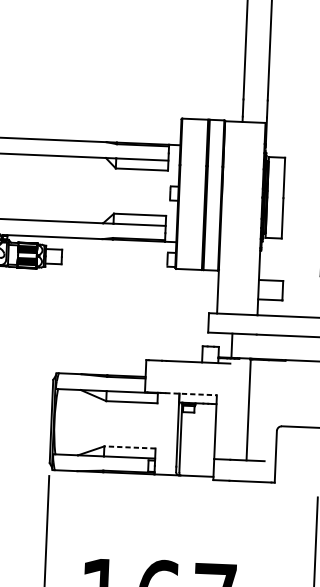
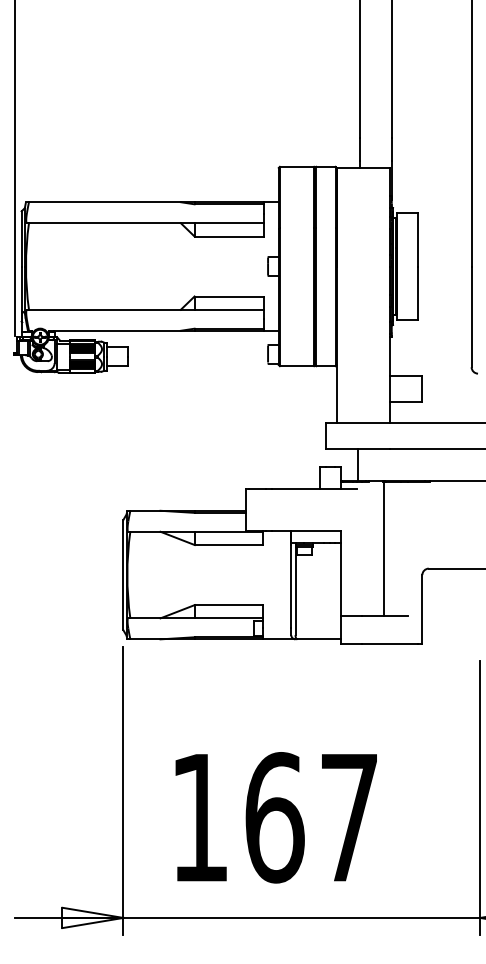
line: (191, 394) -> (307, 531), dashed -> solid
line: (129, 447) -> (228, 605), dashed -> solid

